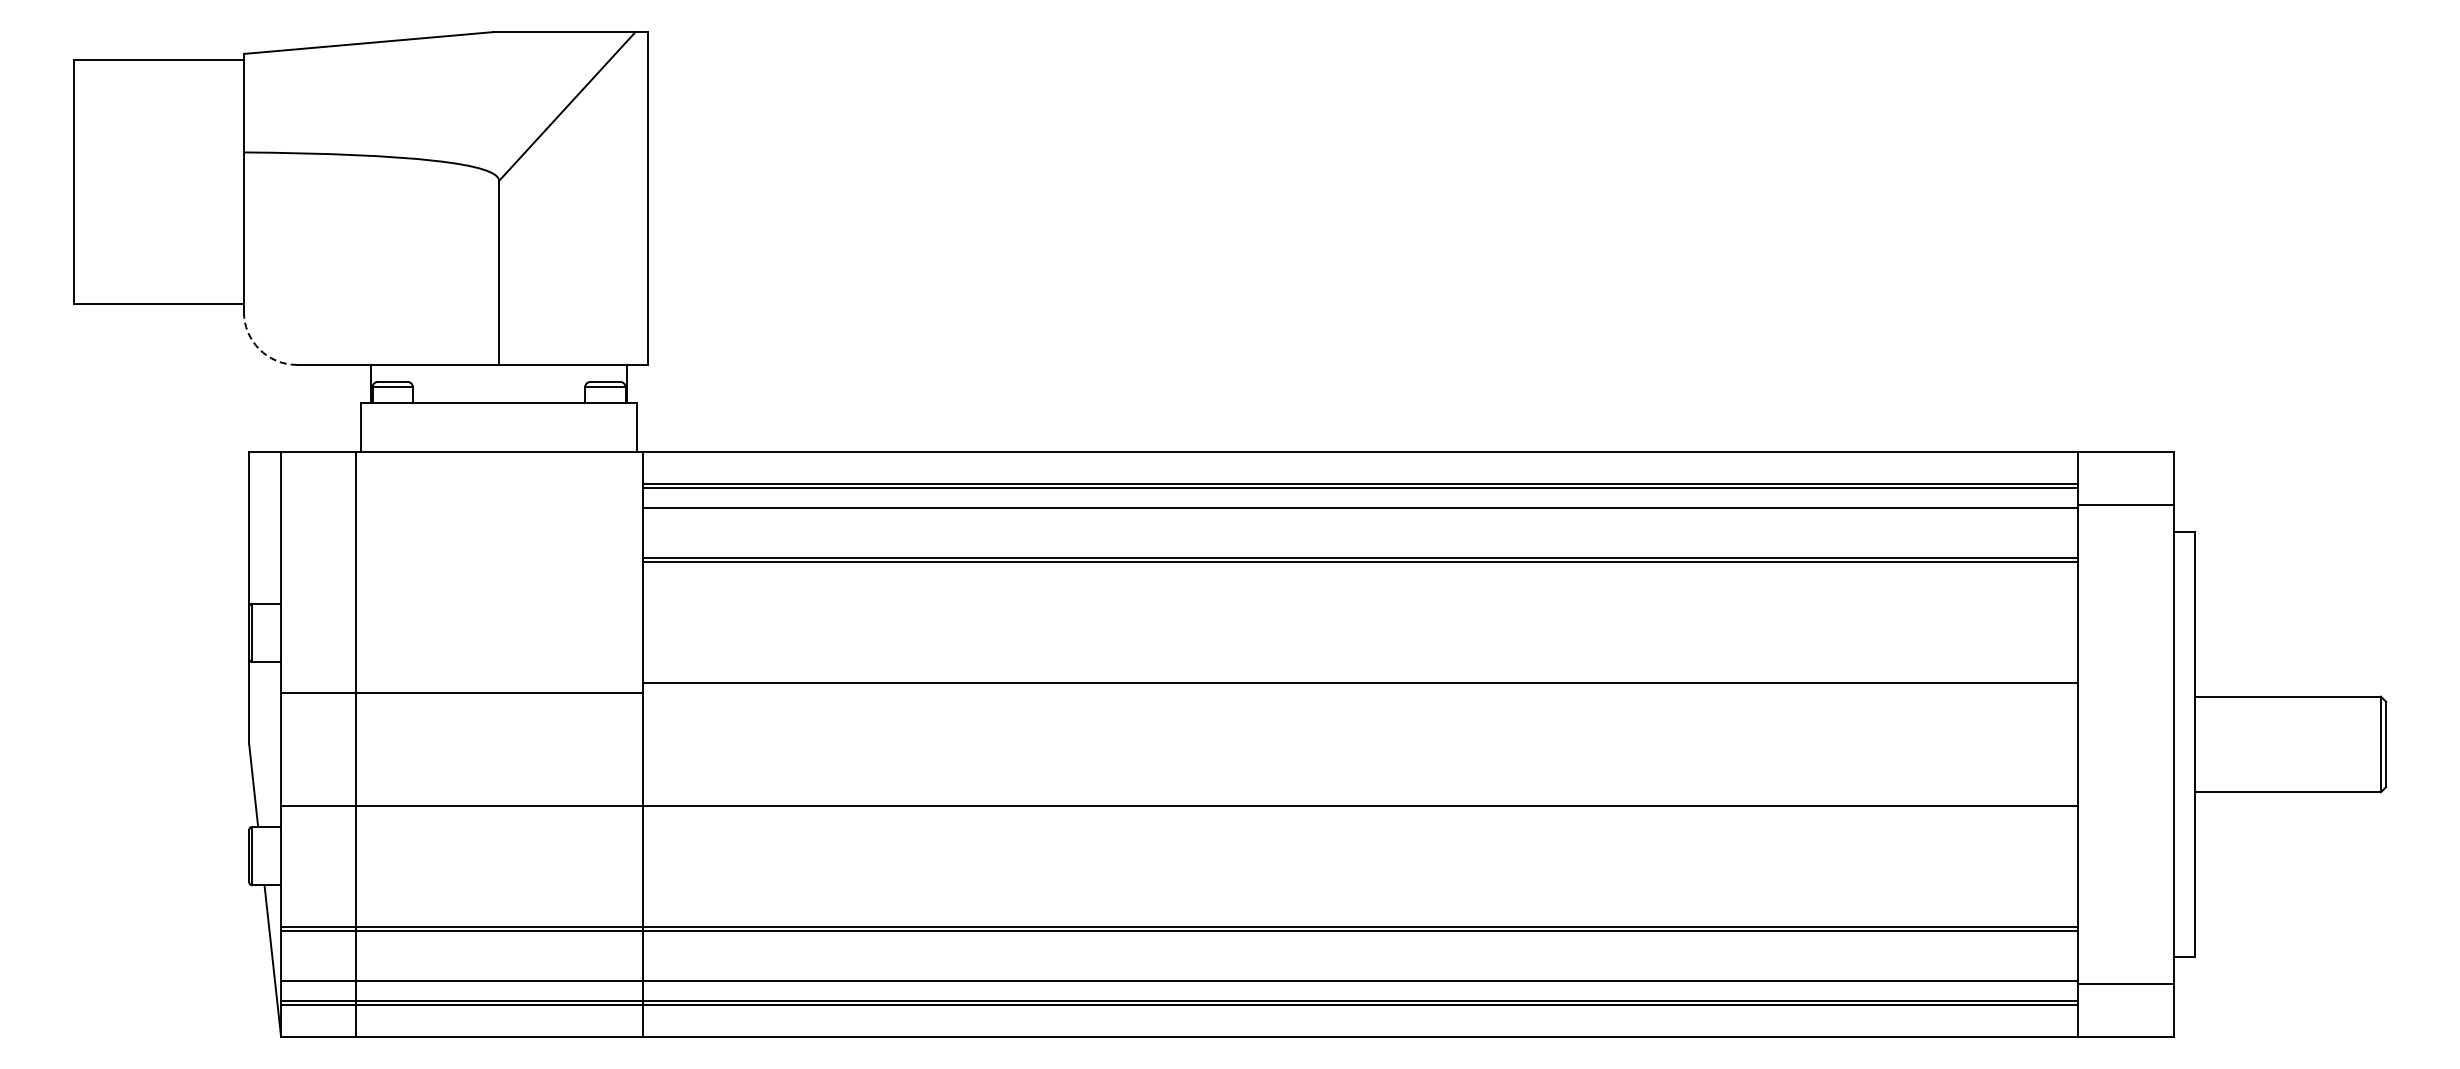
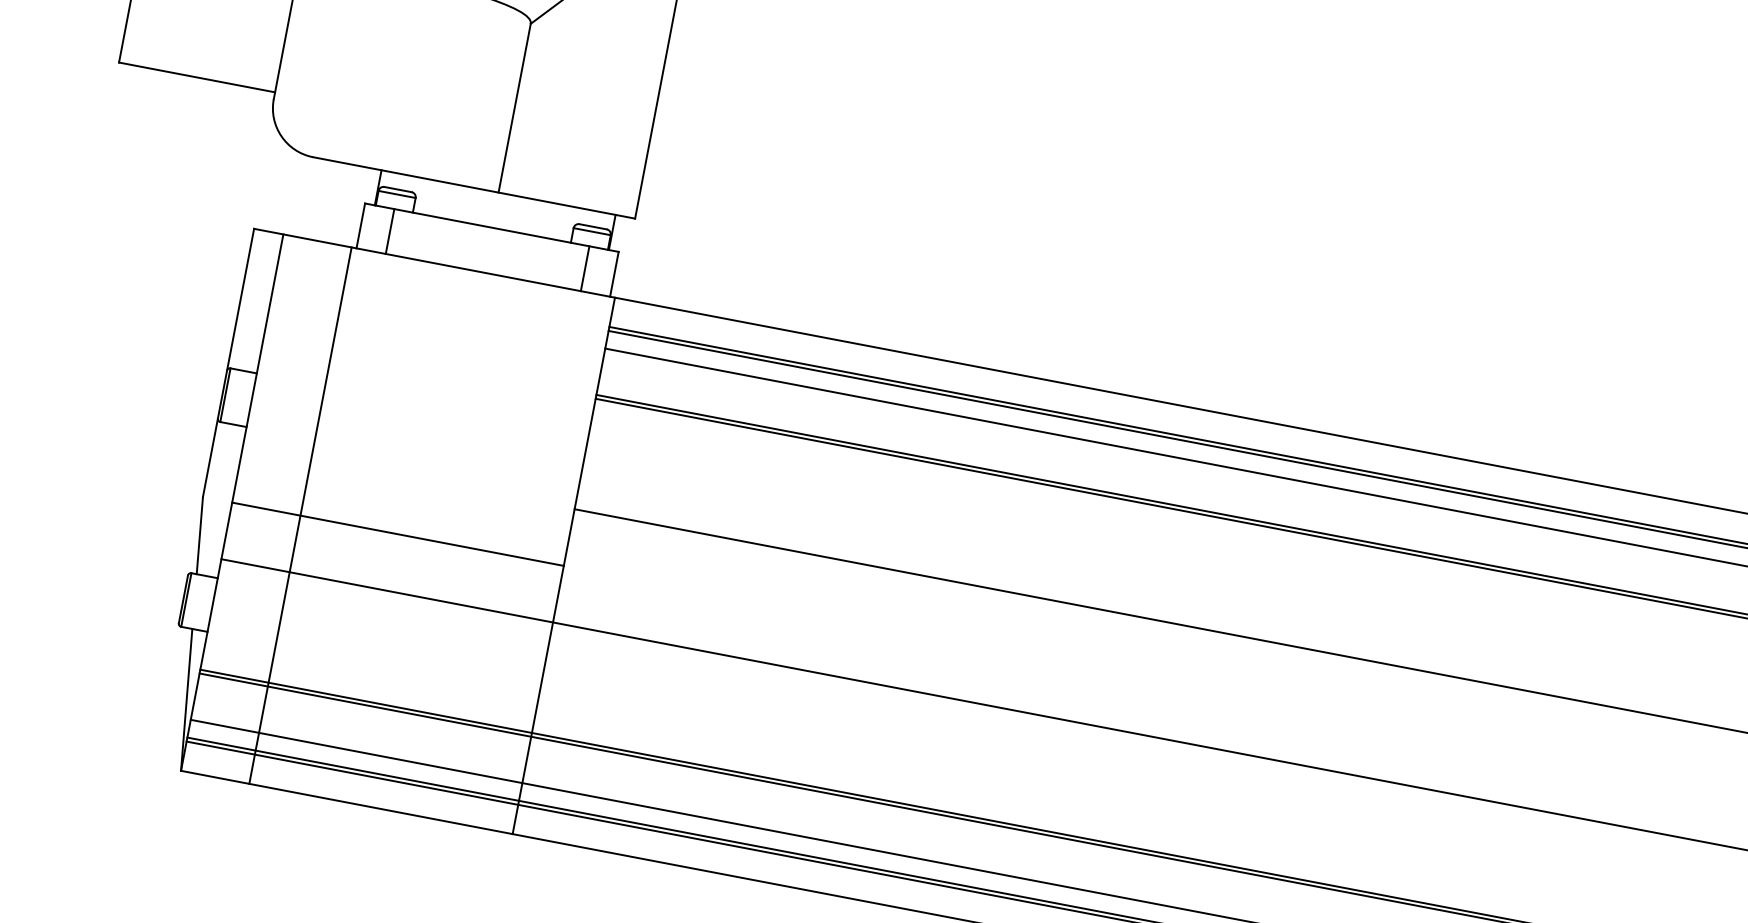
arc: (259, 349) -> (281, 136), dashed -> solid
line: (392, 427) -> (389, 231), added
line: (605, 427) -> (585, 268), added
line: (461, 693) -> (397, 534), moved

